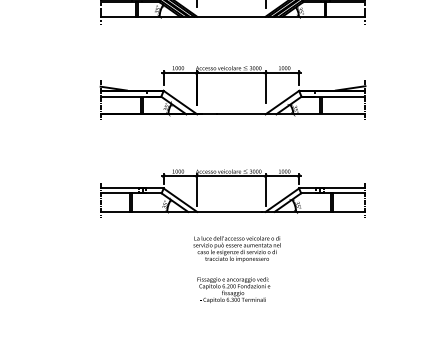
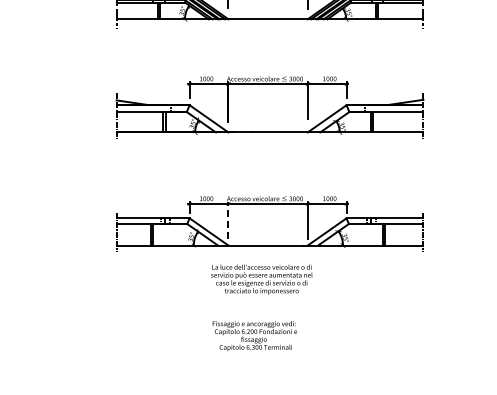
line: (197, 189) -> (228, 219), solid -> dashed
text: (236, 249) -> (261, 279), moved
text: (233, 289) -> (254, 335), moved

